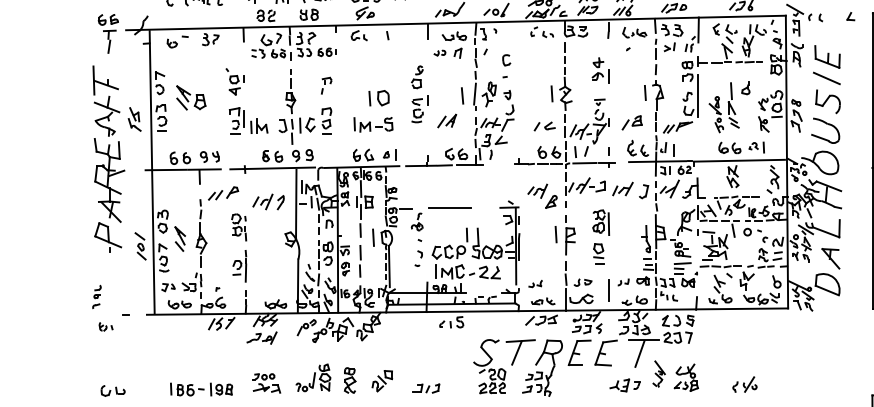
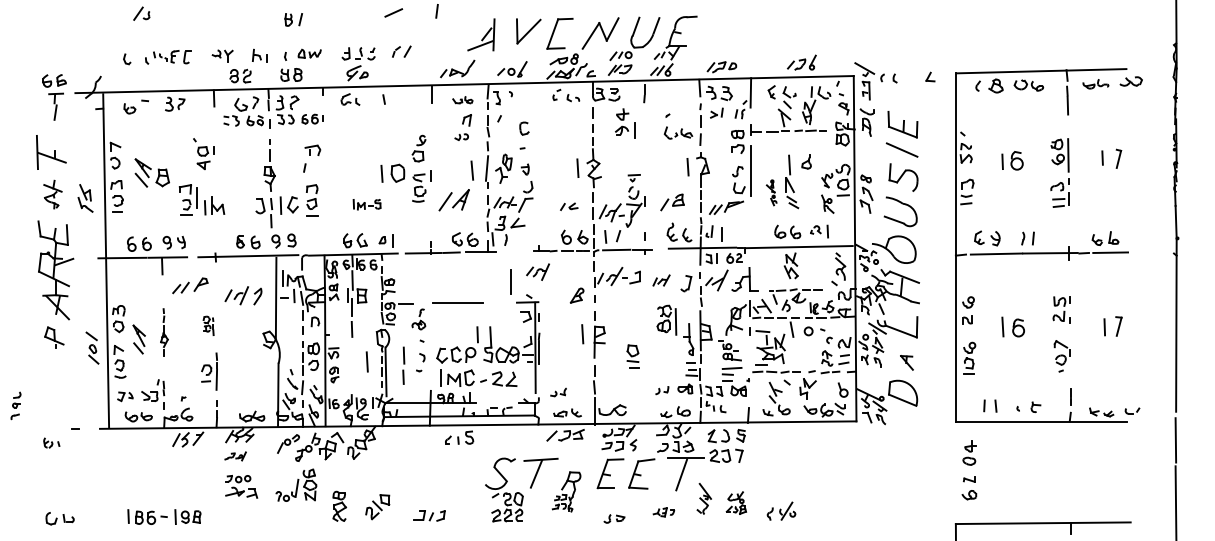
part: (634, 32) -> (678, 132), moved
part: (454, 35) -> (462, 99), size x0.7
part: (439, 52) -> (461, 136), moved
part: (600, 70) -> (625, 123), moved
part: (326, 85) -> (311, 158), size x1.4
part: (378, 97) -> (392, 172), moved
part: (716, 114) -> (771, 192), size x0.6
part: (106, 116) -> (52, 194), size x0.6
part: (248, 120) -> (201, 199), moved
part: (446, 121) -> (453, 200), size x1.4
part: (372, 124) -> (366, 204), size x0.6
part: (544, 126) -> (568, 206), size x0.7
part: (622, 189) -> (661, 280), size x0.7
part: (537, 190) -> (537, 271), moved
part: (600, 222) -> (666, 319), moved
part: (238, 227) -> (208, 325), size x0.6
part: (201, 233) -> (164, 332), size x0.6
part: (108, 237) -> (54, 337), size x0.6
line: (372, 237) -> (366, 361), moved
part: (830, 258) -> (906, 362), size x0.6
part: (360, 261) -> (403, 365), moved
part: (583, 282) -> (614, 518), moved
line: (608, 289) -> (510, 281), moved
part: (96, 296) -> (15, 405), moved
part: (261, 338) -> (235, 456), size x0.6
part: (542, 367) -> (566, 491), size x0.6
part: (313, 377) -> (296, 484), moved
part: (686, 377) -> (736, 502), size x0.7
part: (266, 383) -> (241, 486), moved
part: (744, 383) -> (781, 510), moved
part: (624, 385) -> (663, 512), size x0.6

